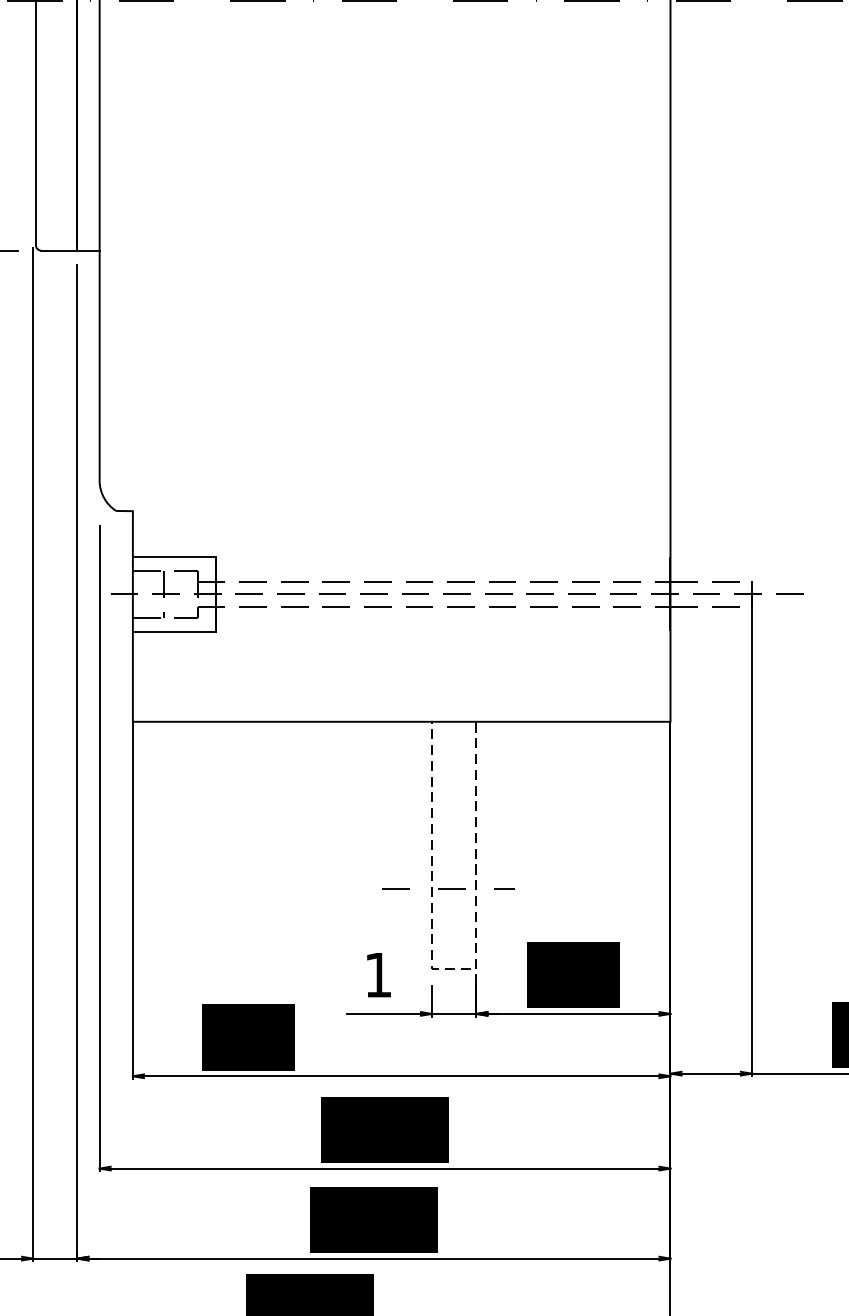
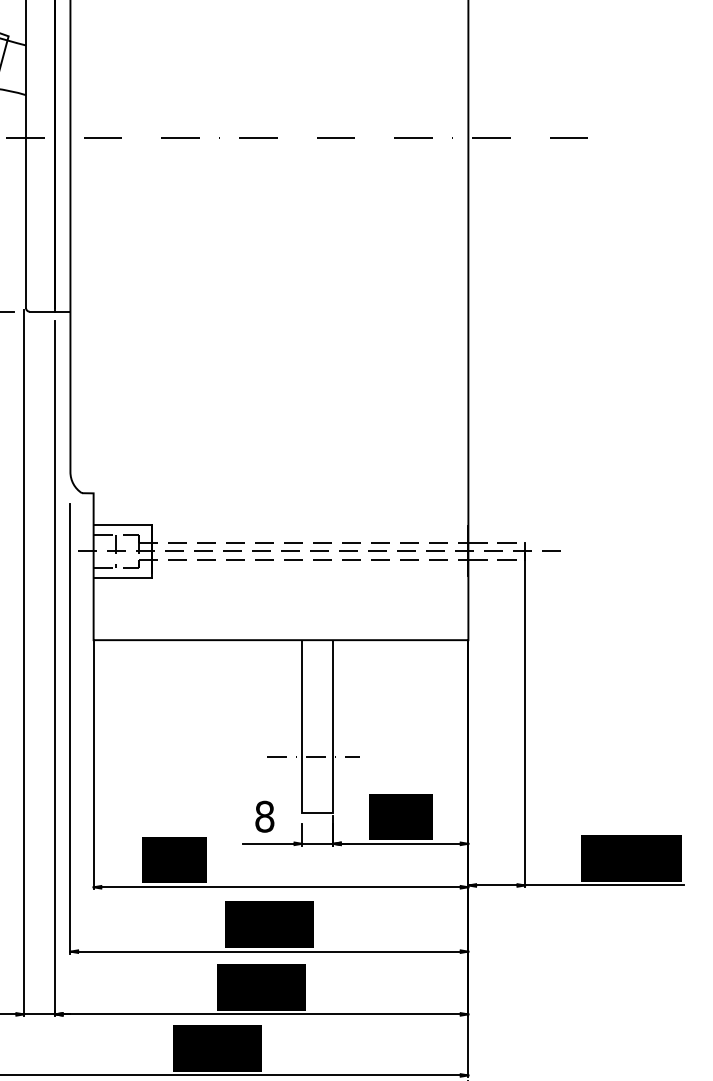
line: (454, 968) -> (317, 812), dashed -> solid
text: (378, 974) -> (264, 816), 1 -> 8

